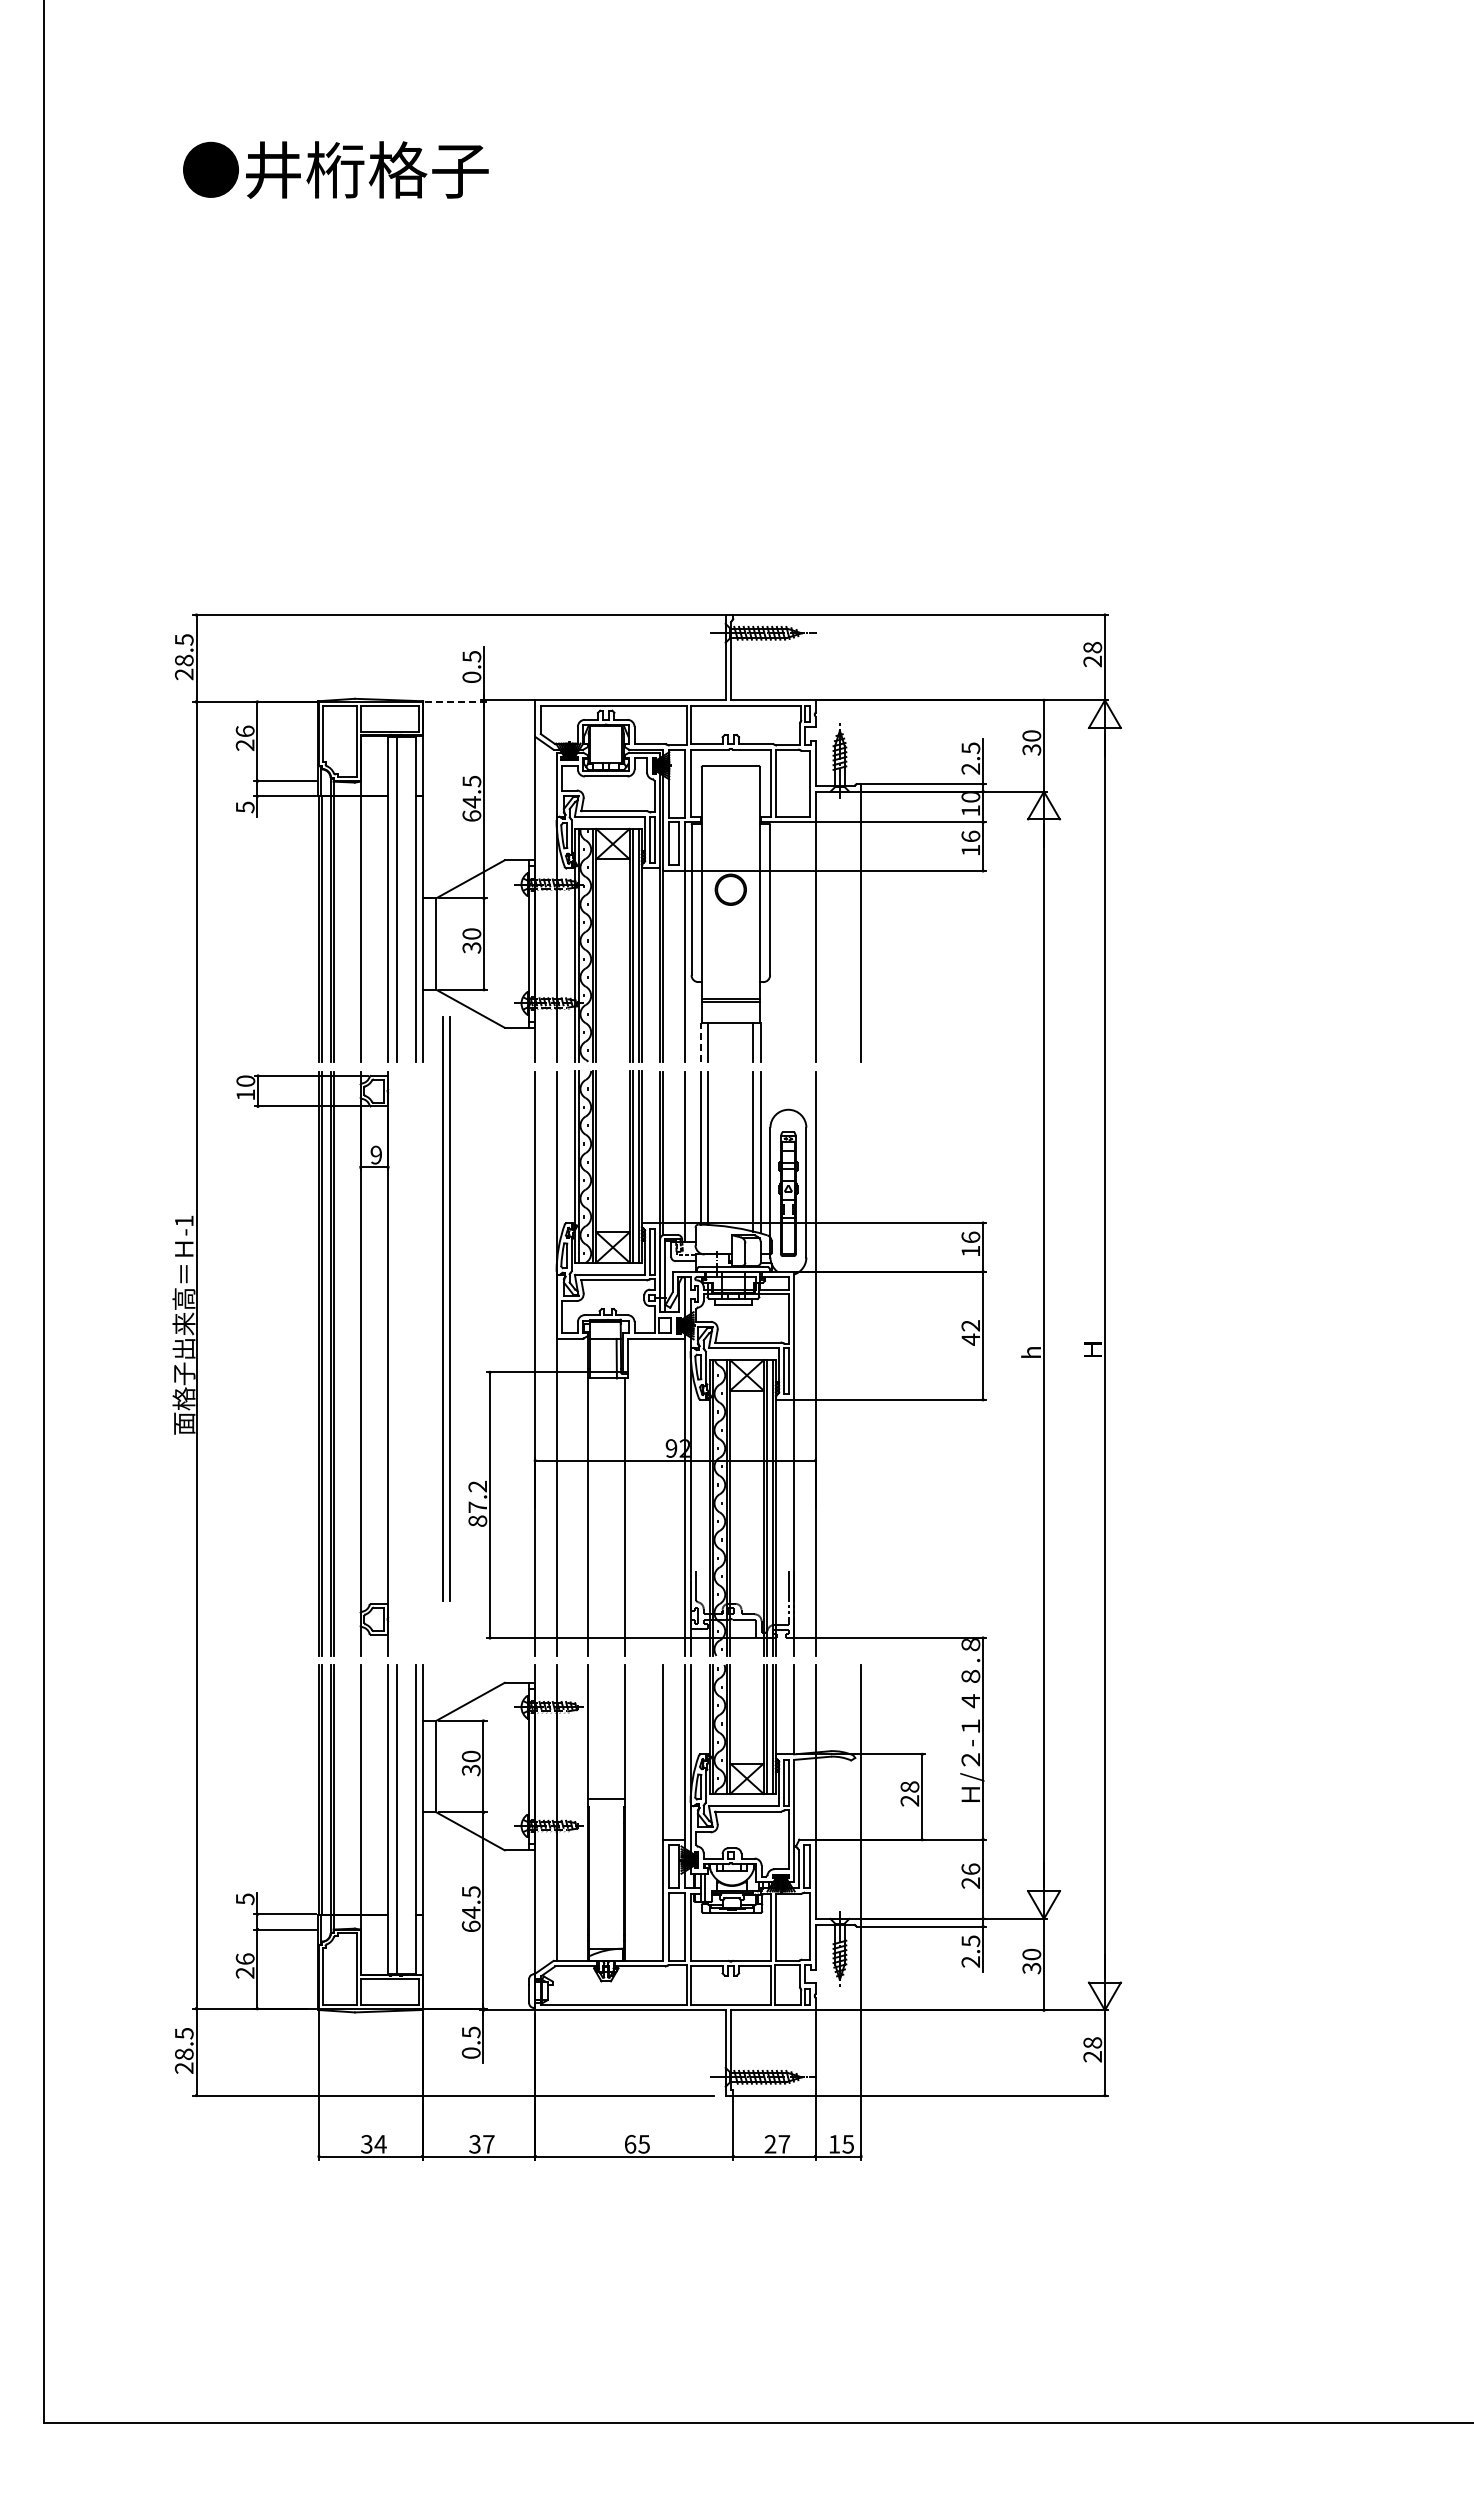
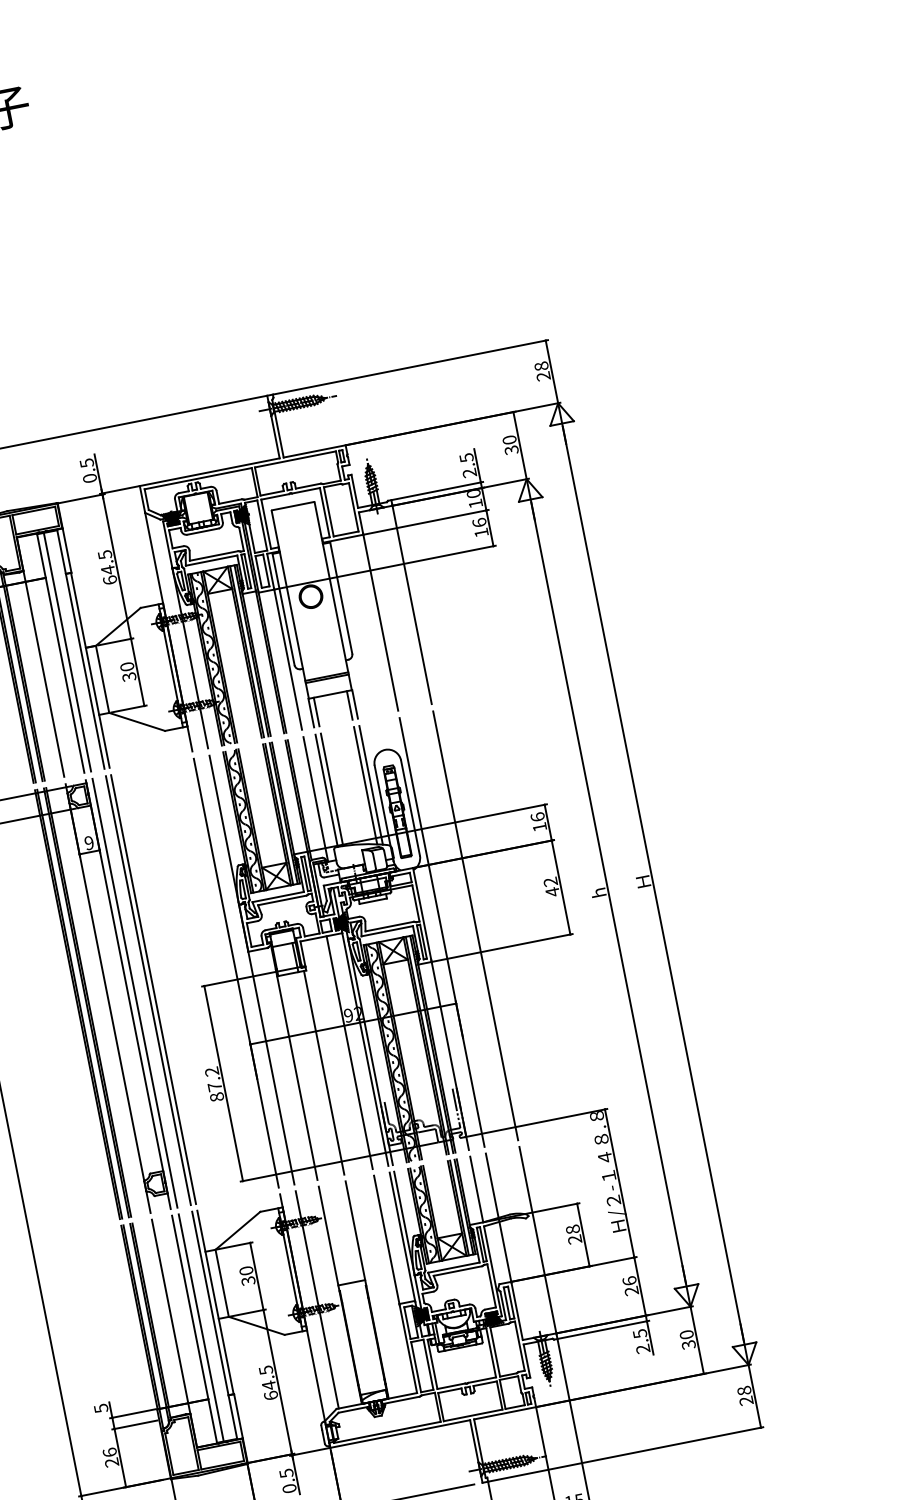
line: (456, 701) -> (82, 498), dashed -> solid
line: (700, 1041) -> (310, 712), dashed -> solid
part: (446, 1308) -> (151, 989), moved
line: (397, 1363) -> (135, 992), added
line: (861, 1363) -> (475, 925), added
line: (663, 1496) -> (349, 1051), added

